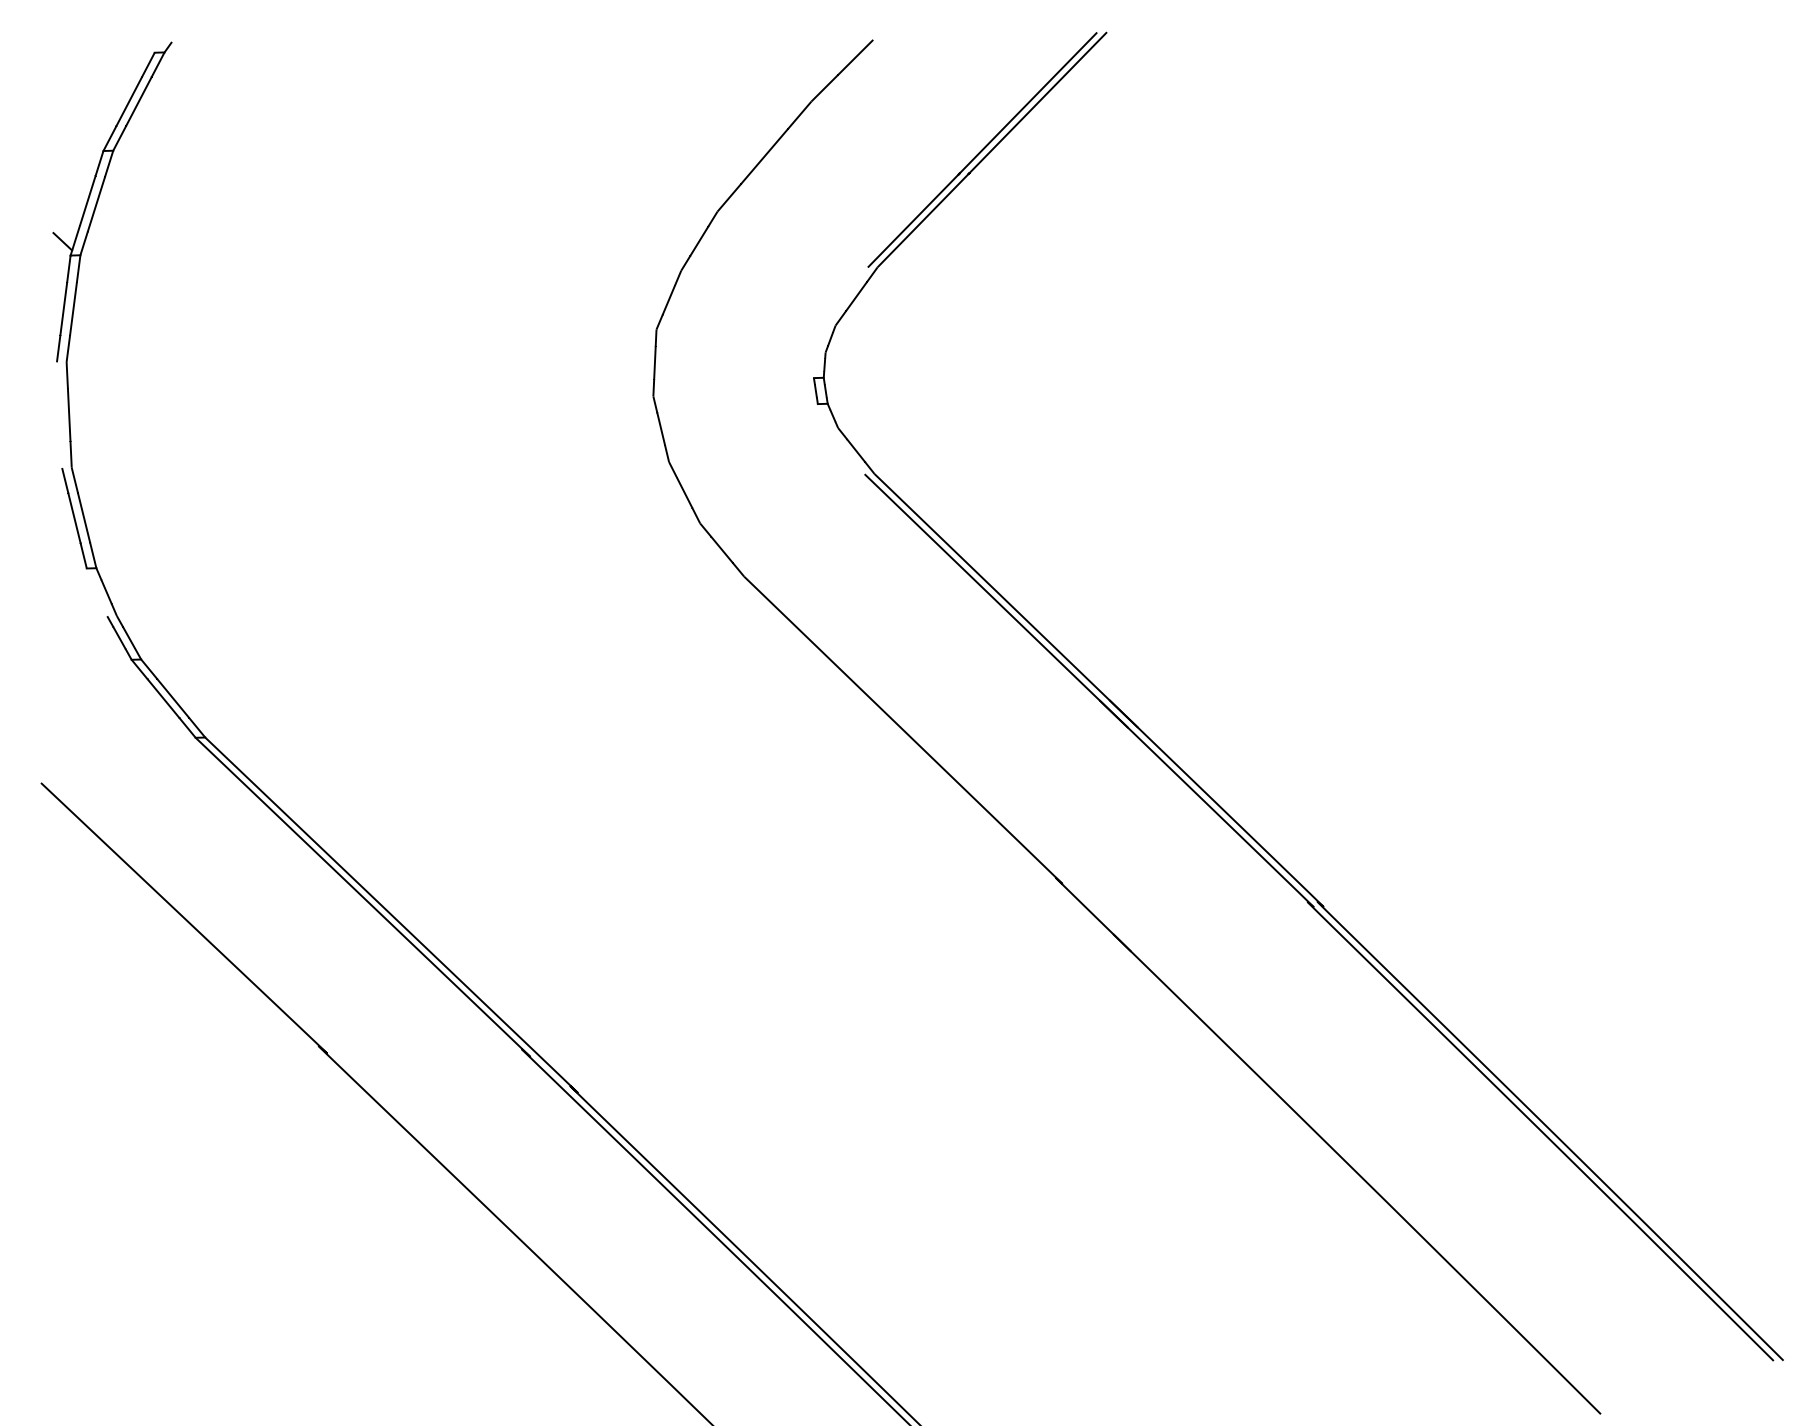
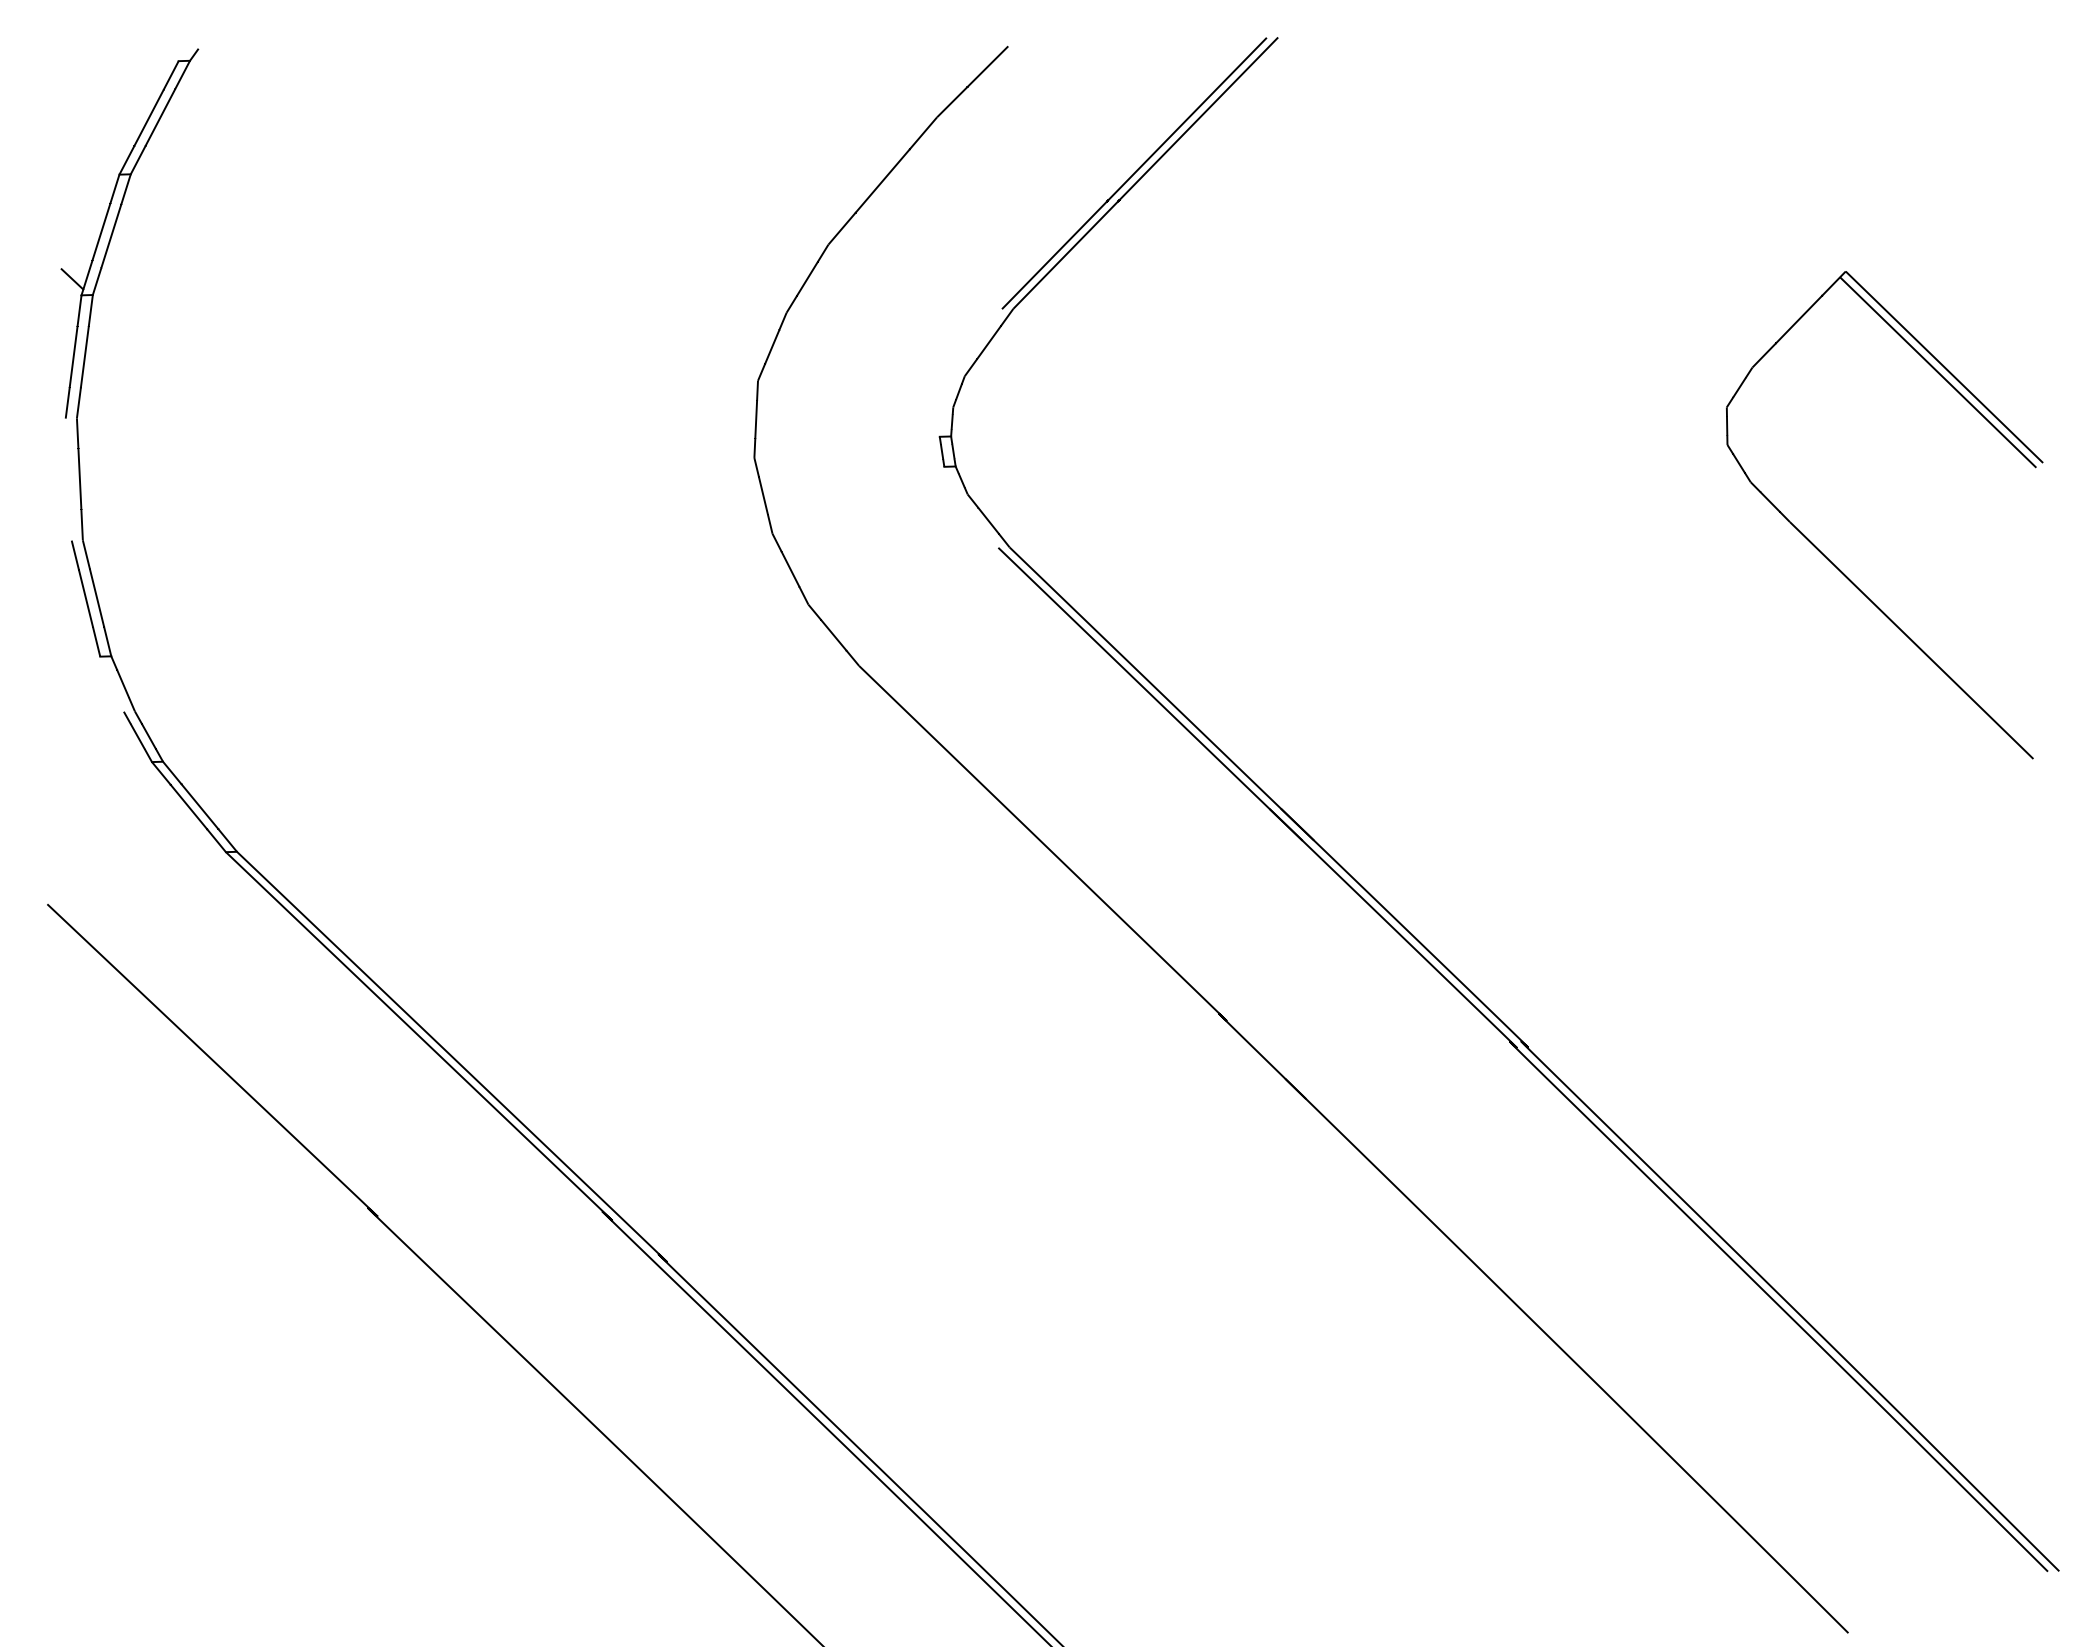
part: (1590, 489) -> (1836, 565), added

